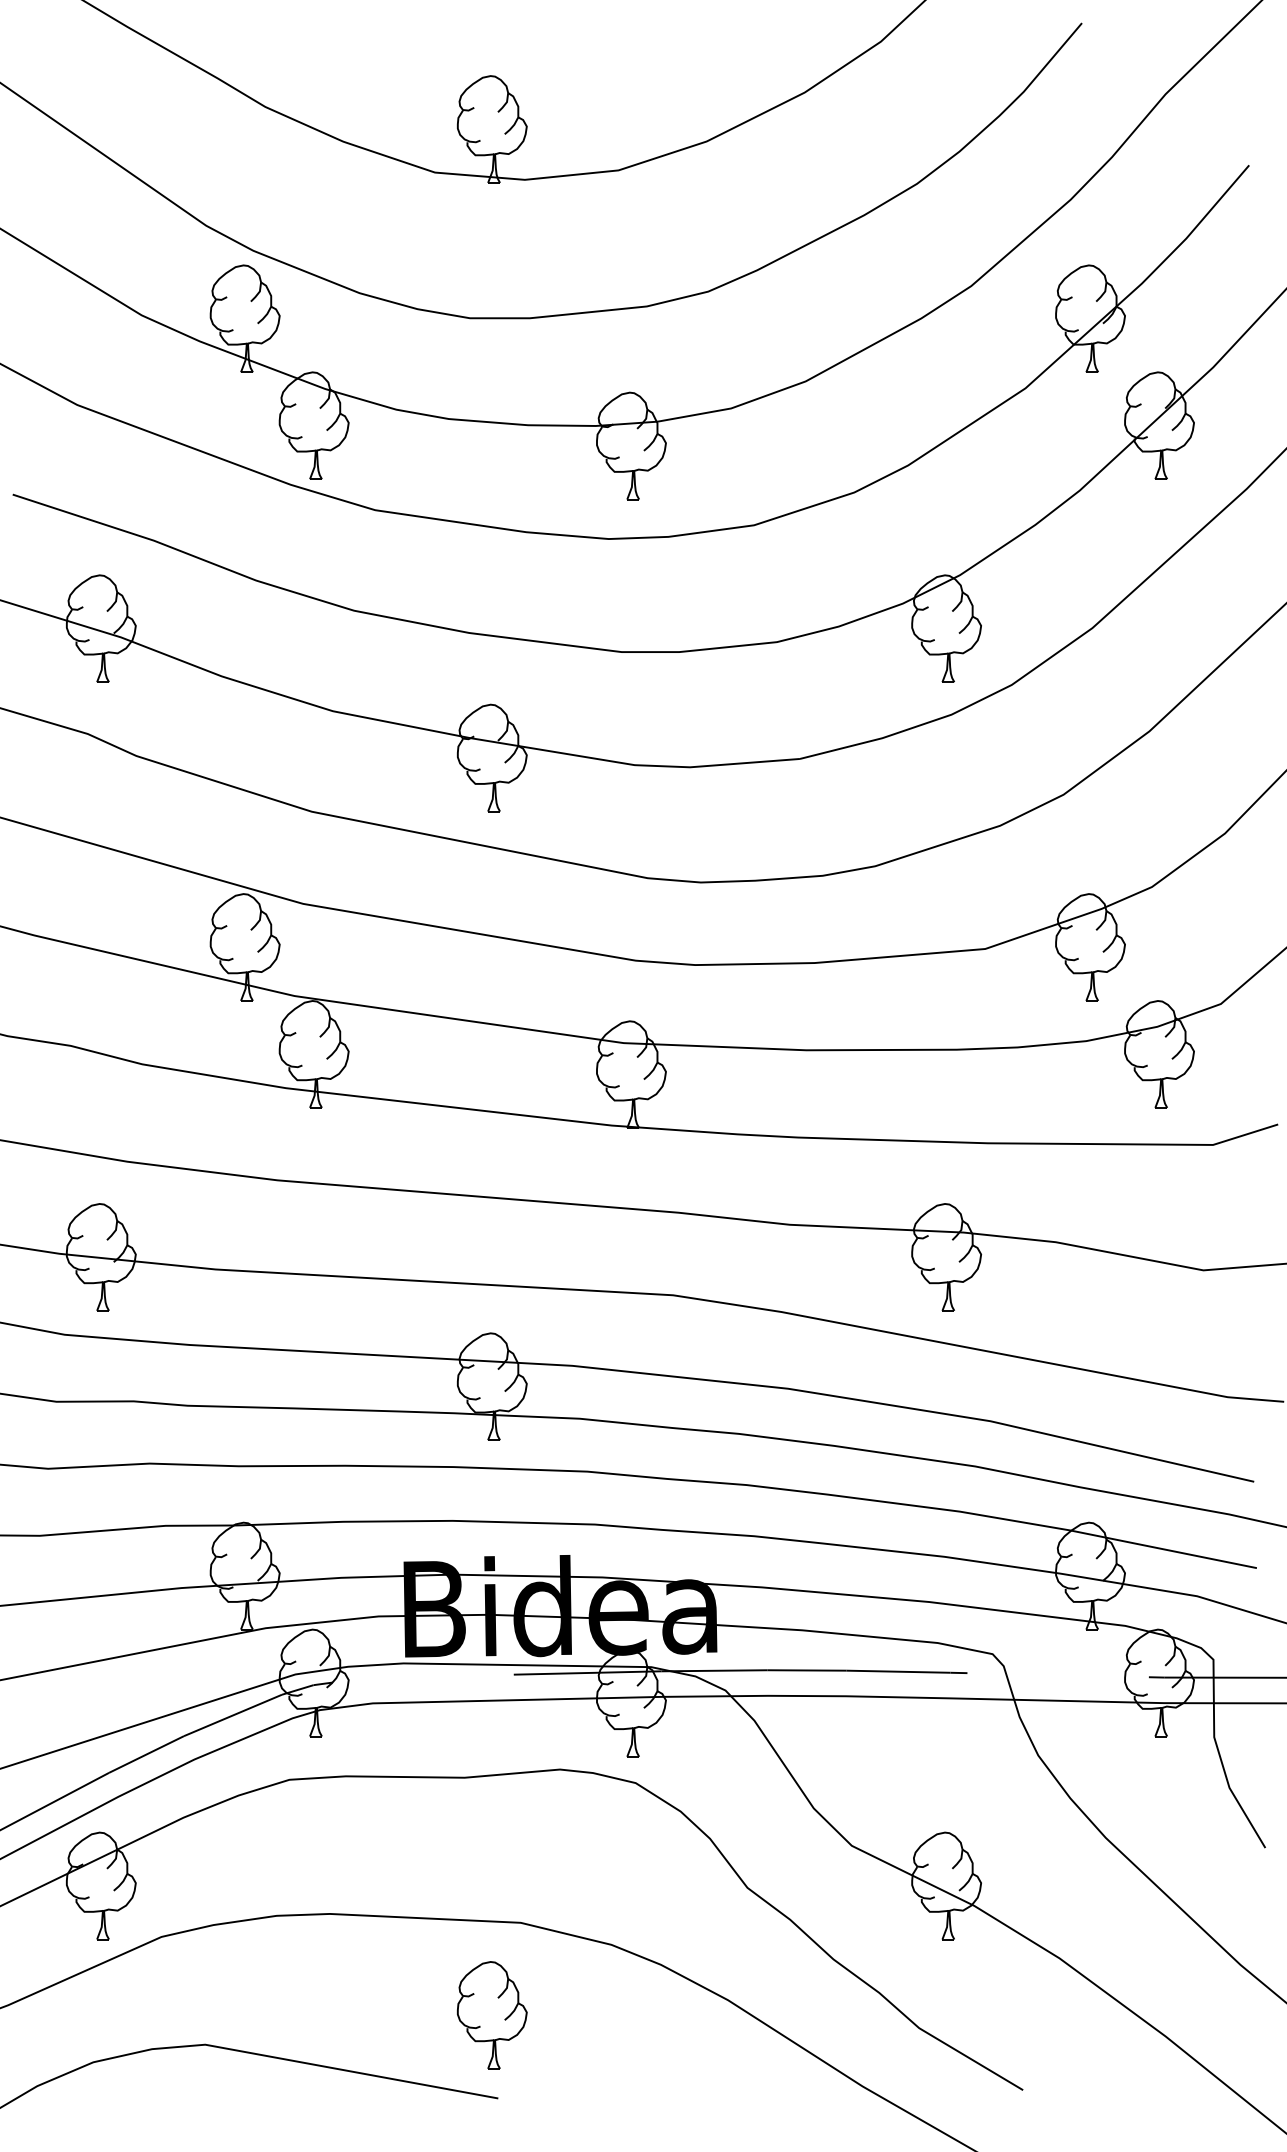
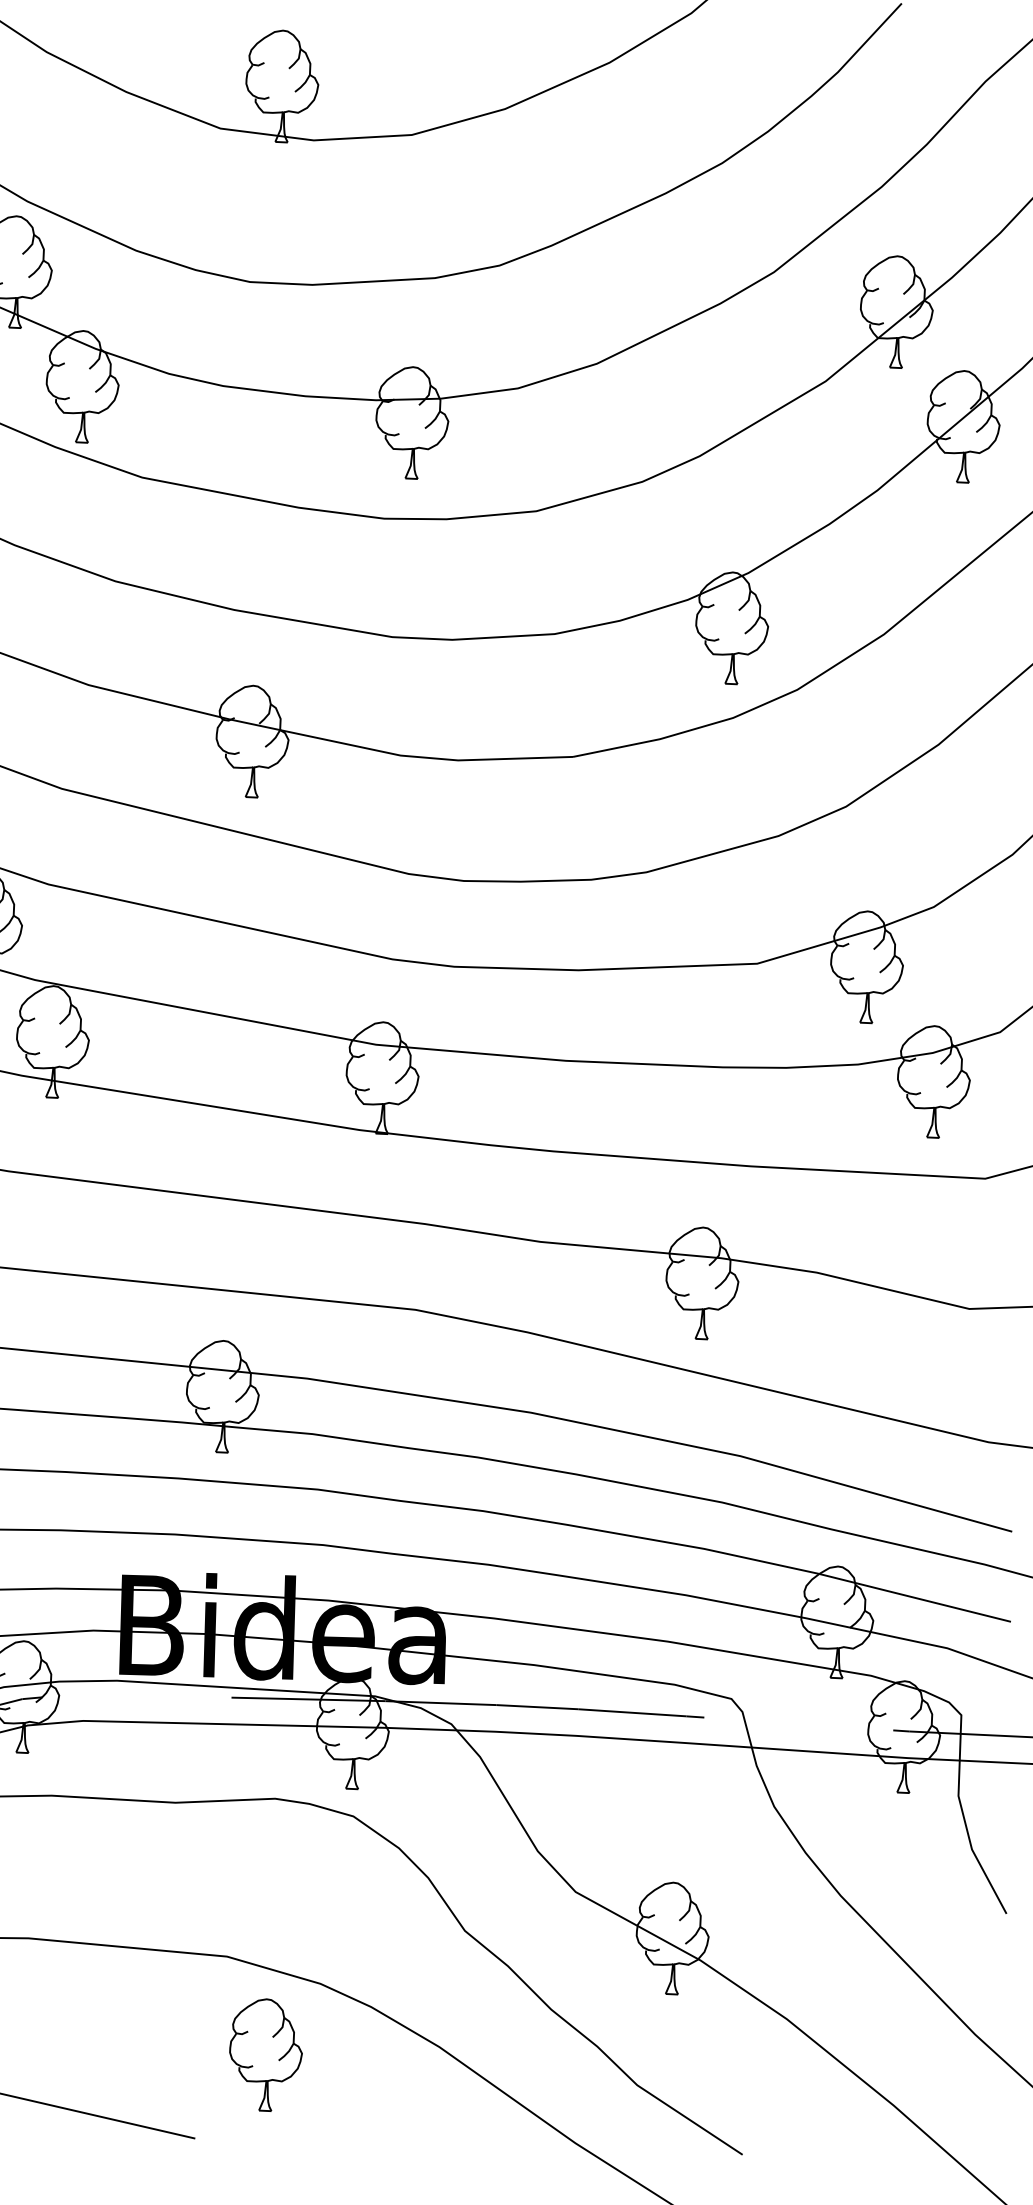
part: (492, 2015) -> (266, 2055), moved

